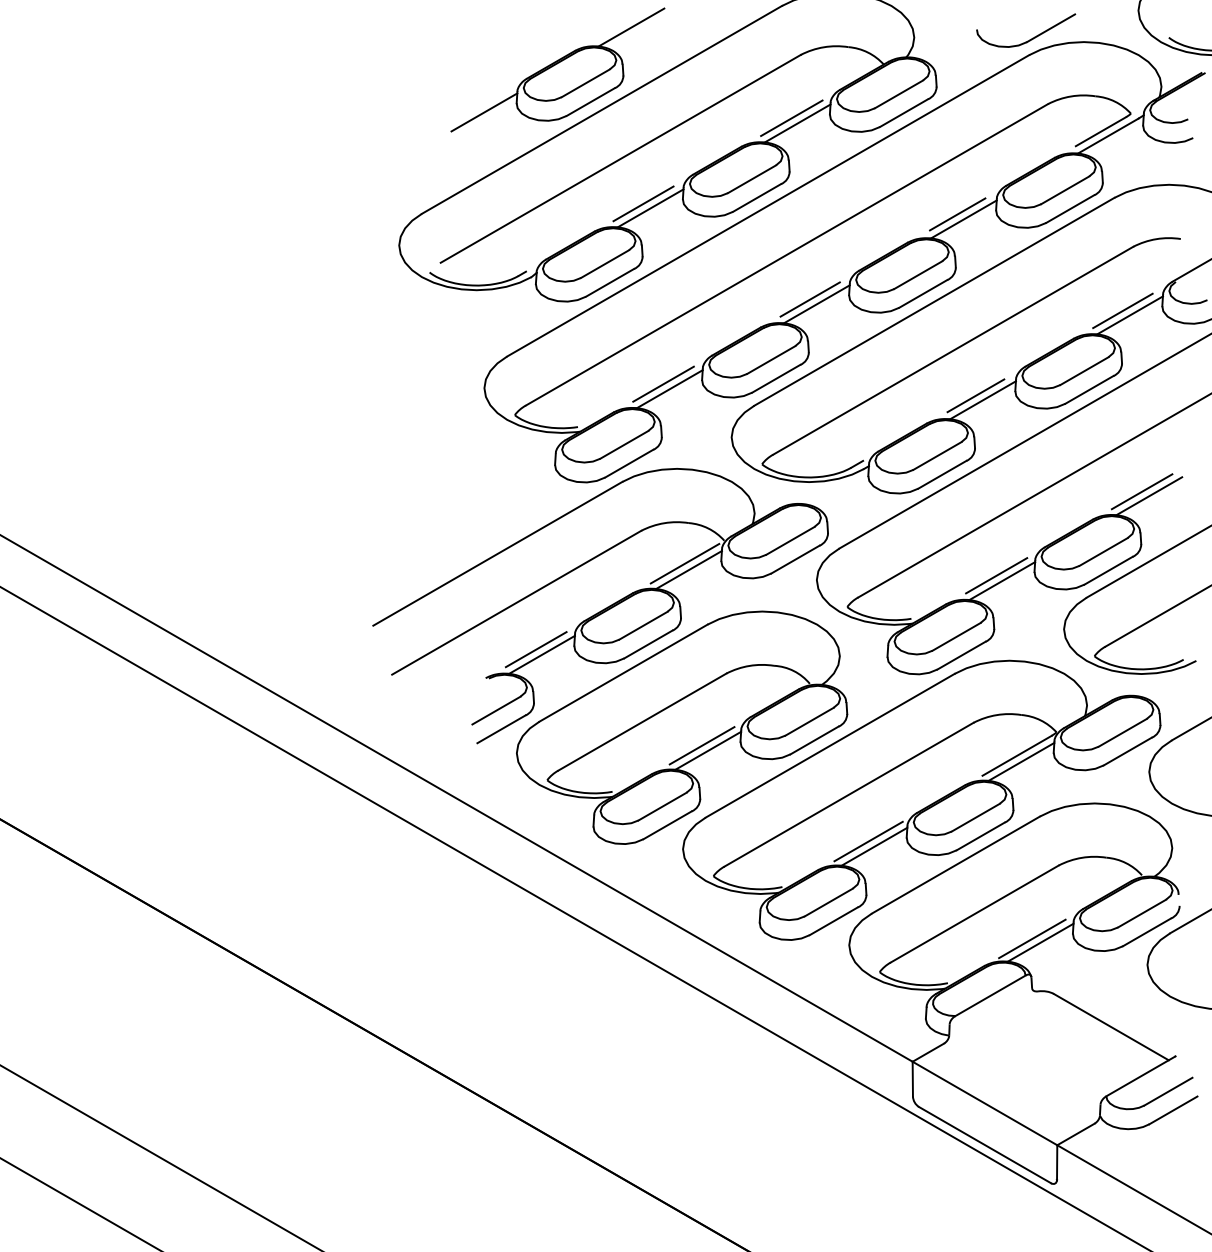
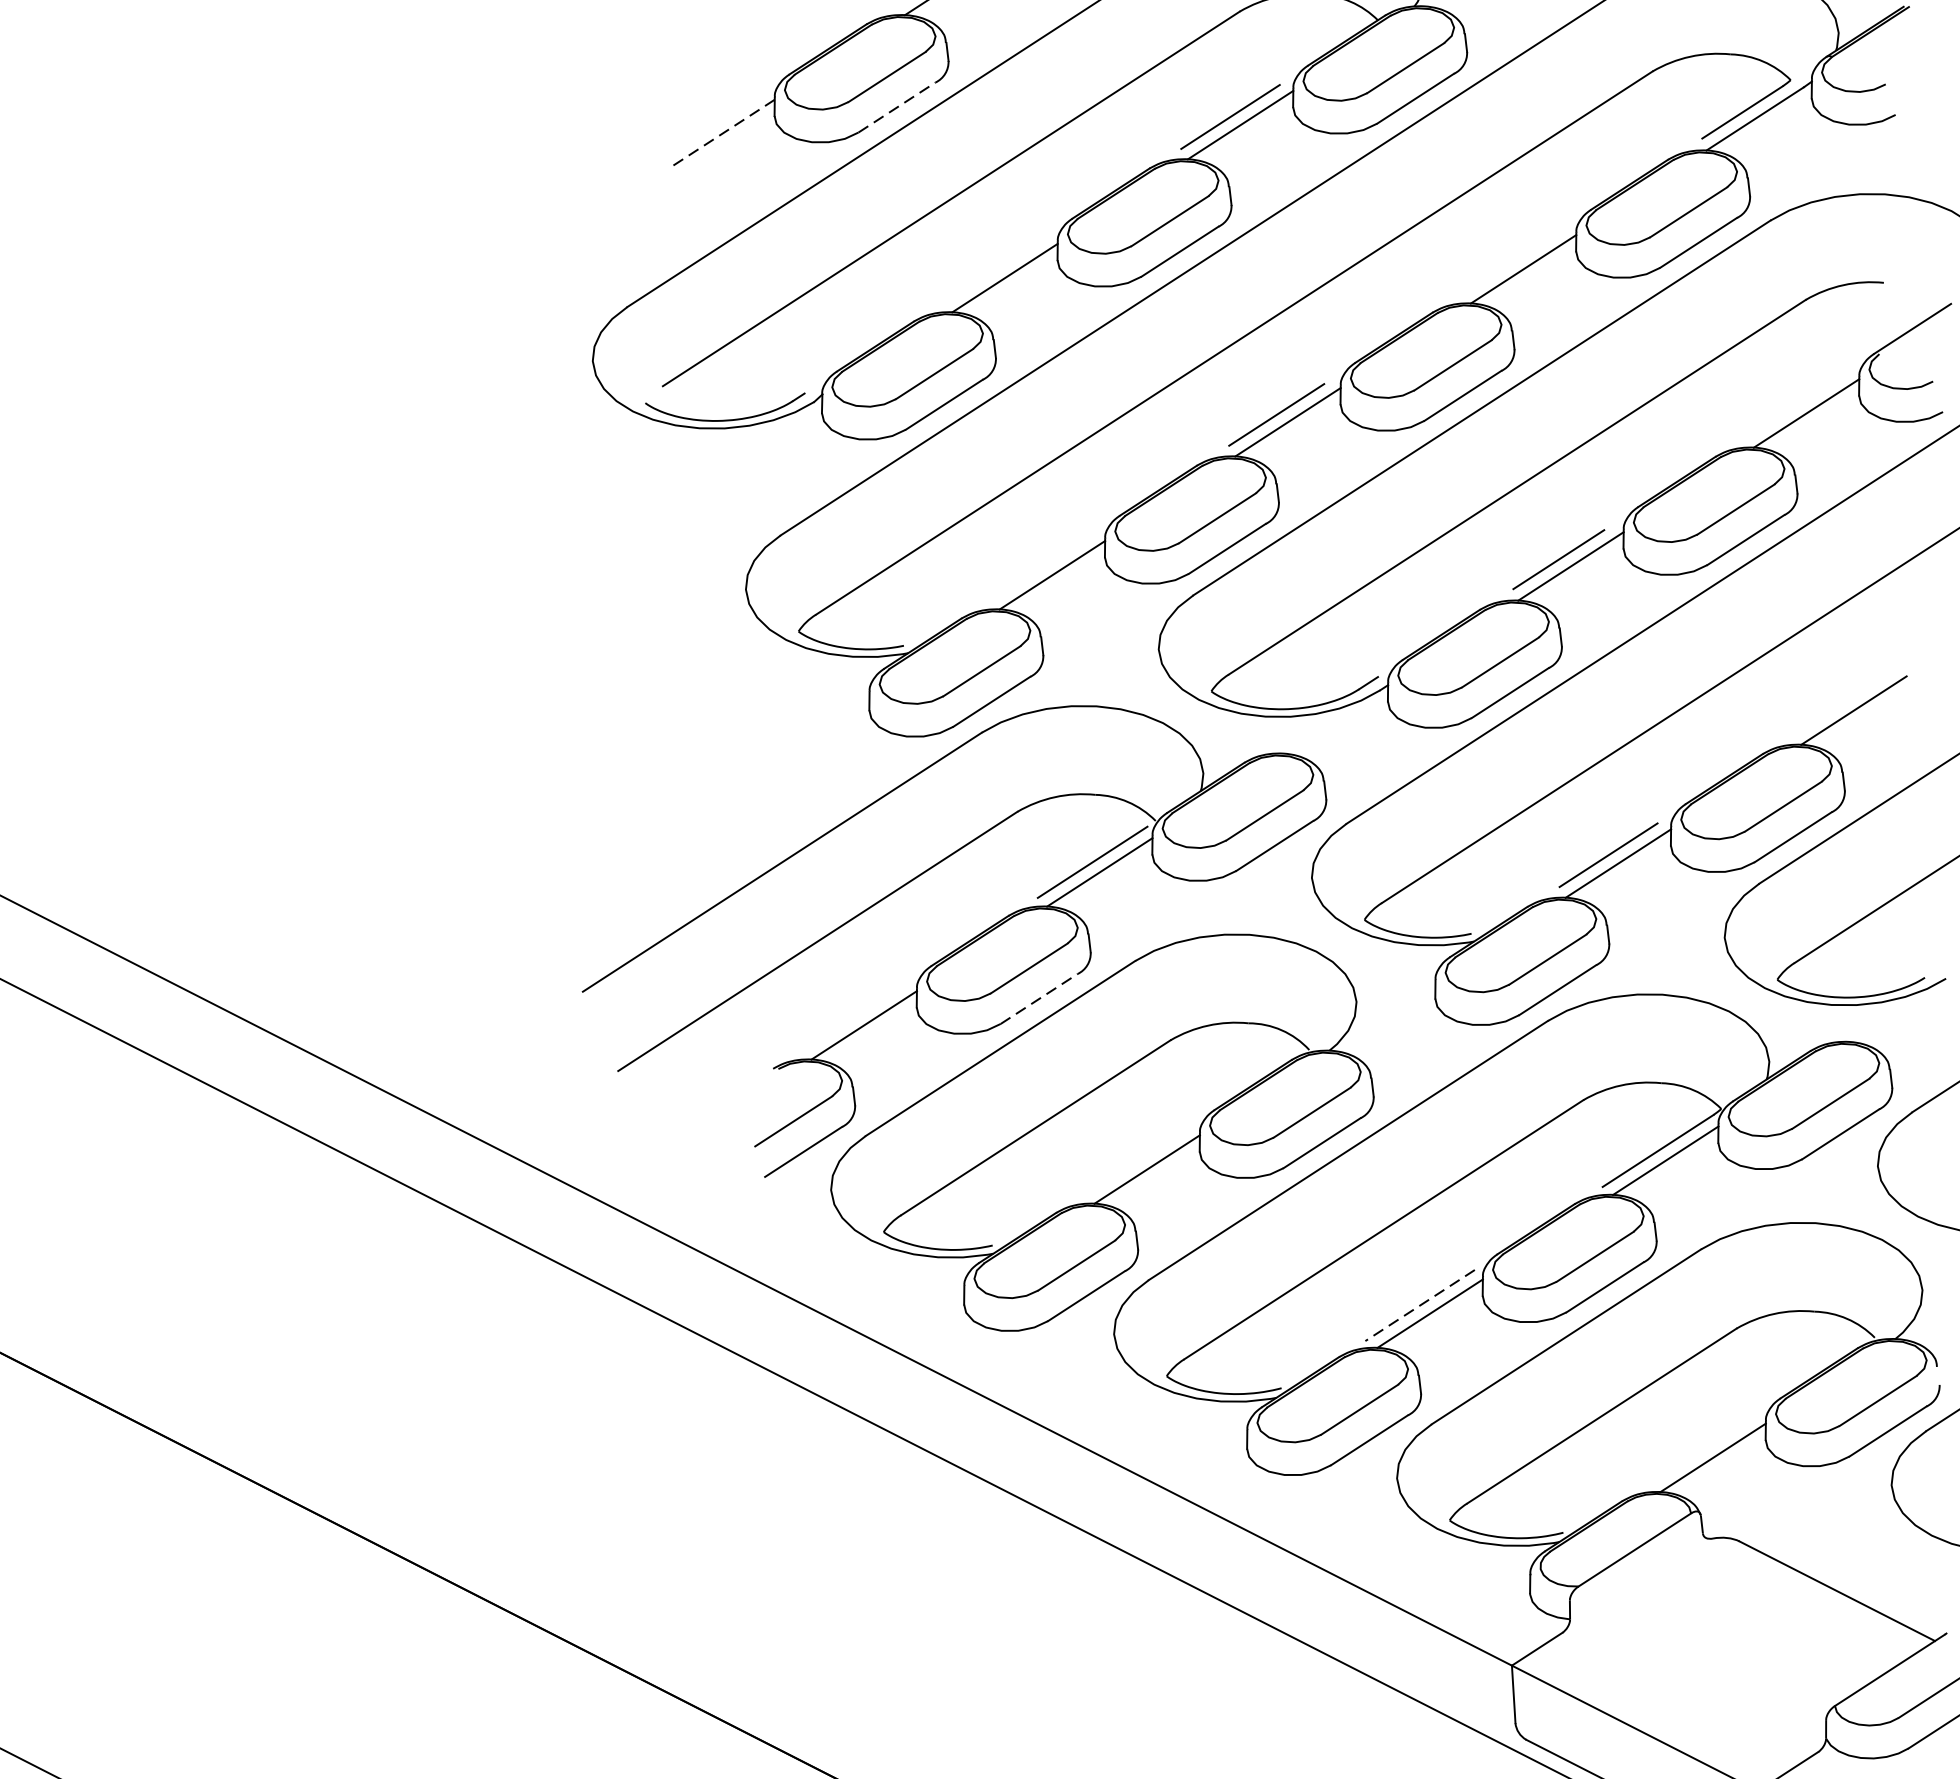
line: (590, 102) -> (896, 108), solid -> dashed
line: (484, 112) -> (722, 134), solid -> dashed
line: (643, 203) -> (992, 270), removed
line: (957, 214) -> (1512, 261), removed
line: (1122, 310) -> (1793, 405), removed
line: (663, 383) -> (1041, 566), removed
line: (1141, 491) -> (1840, 703), removed
line: (648, 644) -> (1039, 998), solid -> dashed
line: (535, 649) -> (852, 1017), removed
line: (701, 745) -> (1135, 1161), removed
line: (868, 841) -> (1419, 1305), solid -> dashed
line: (1032, 938) -> (1699, 1451), removed

